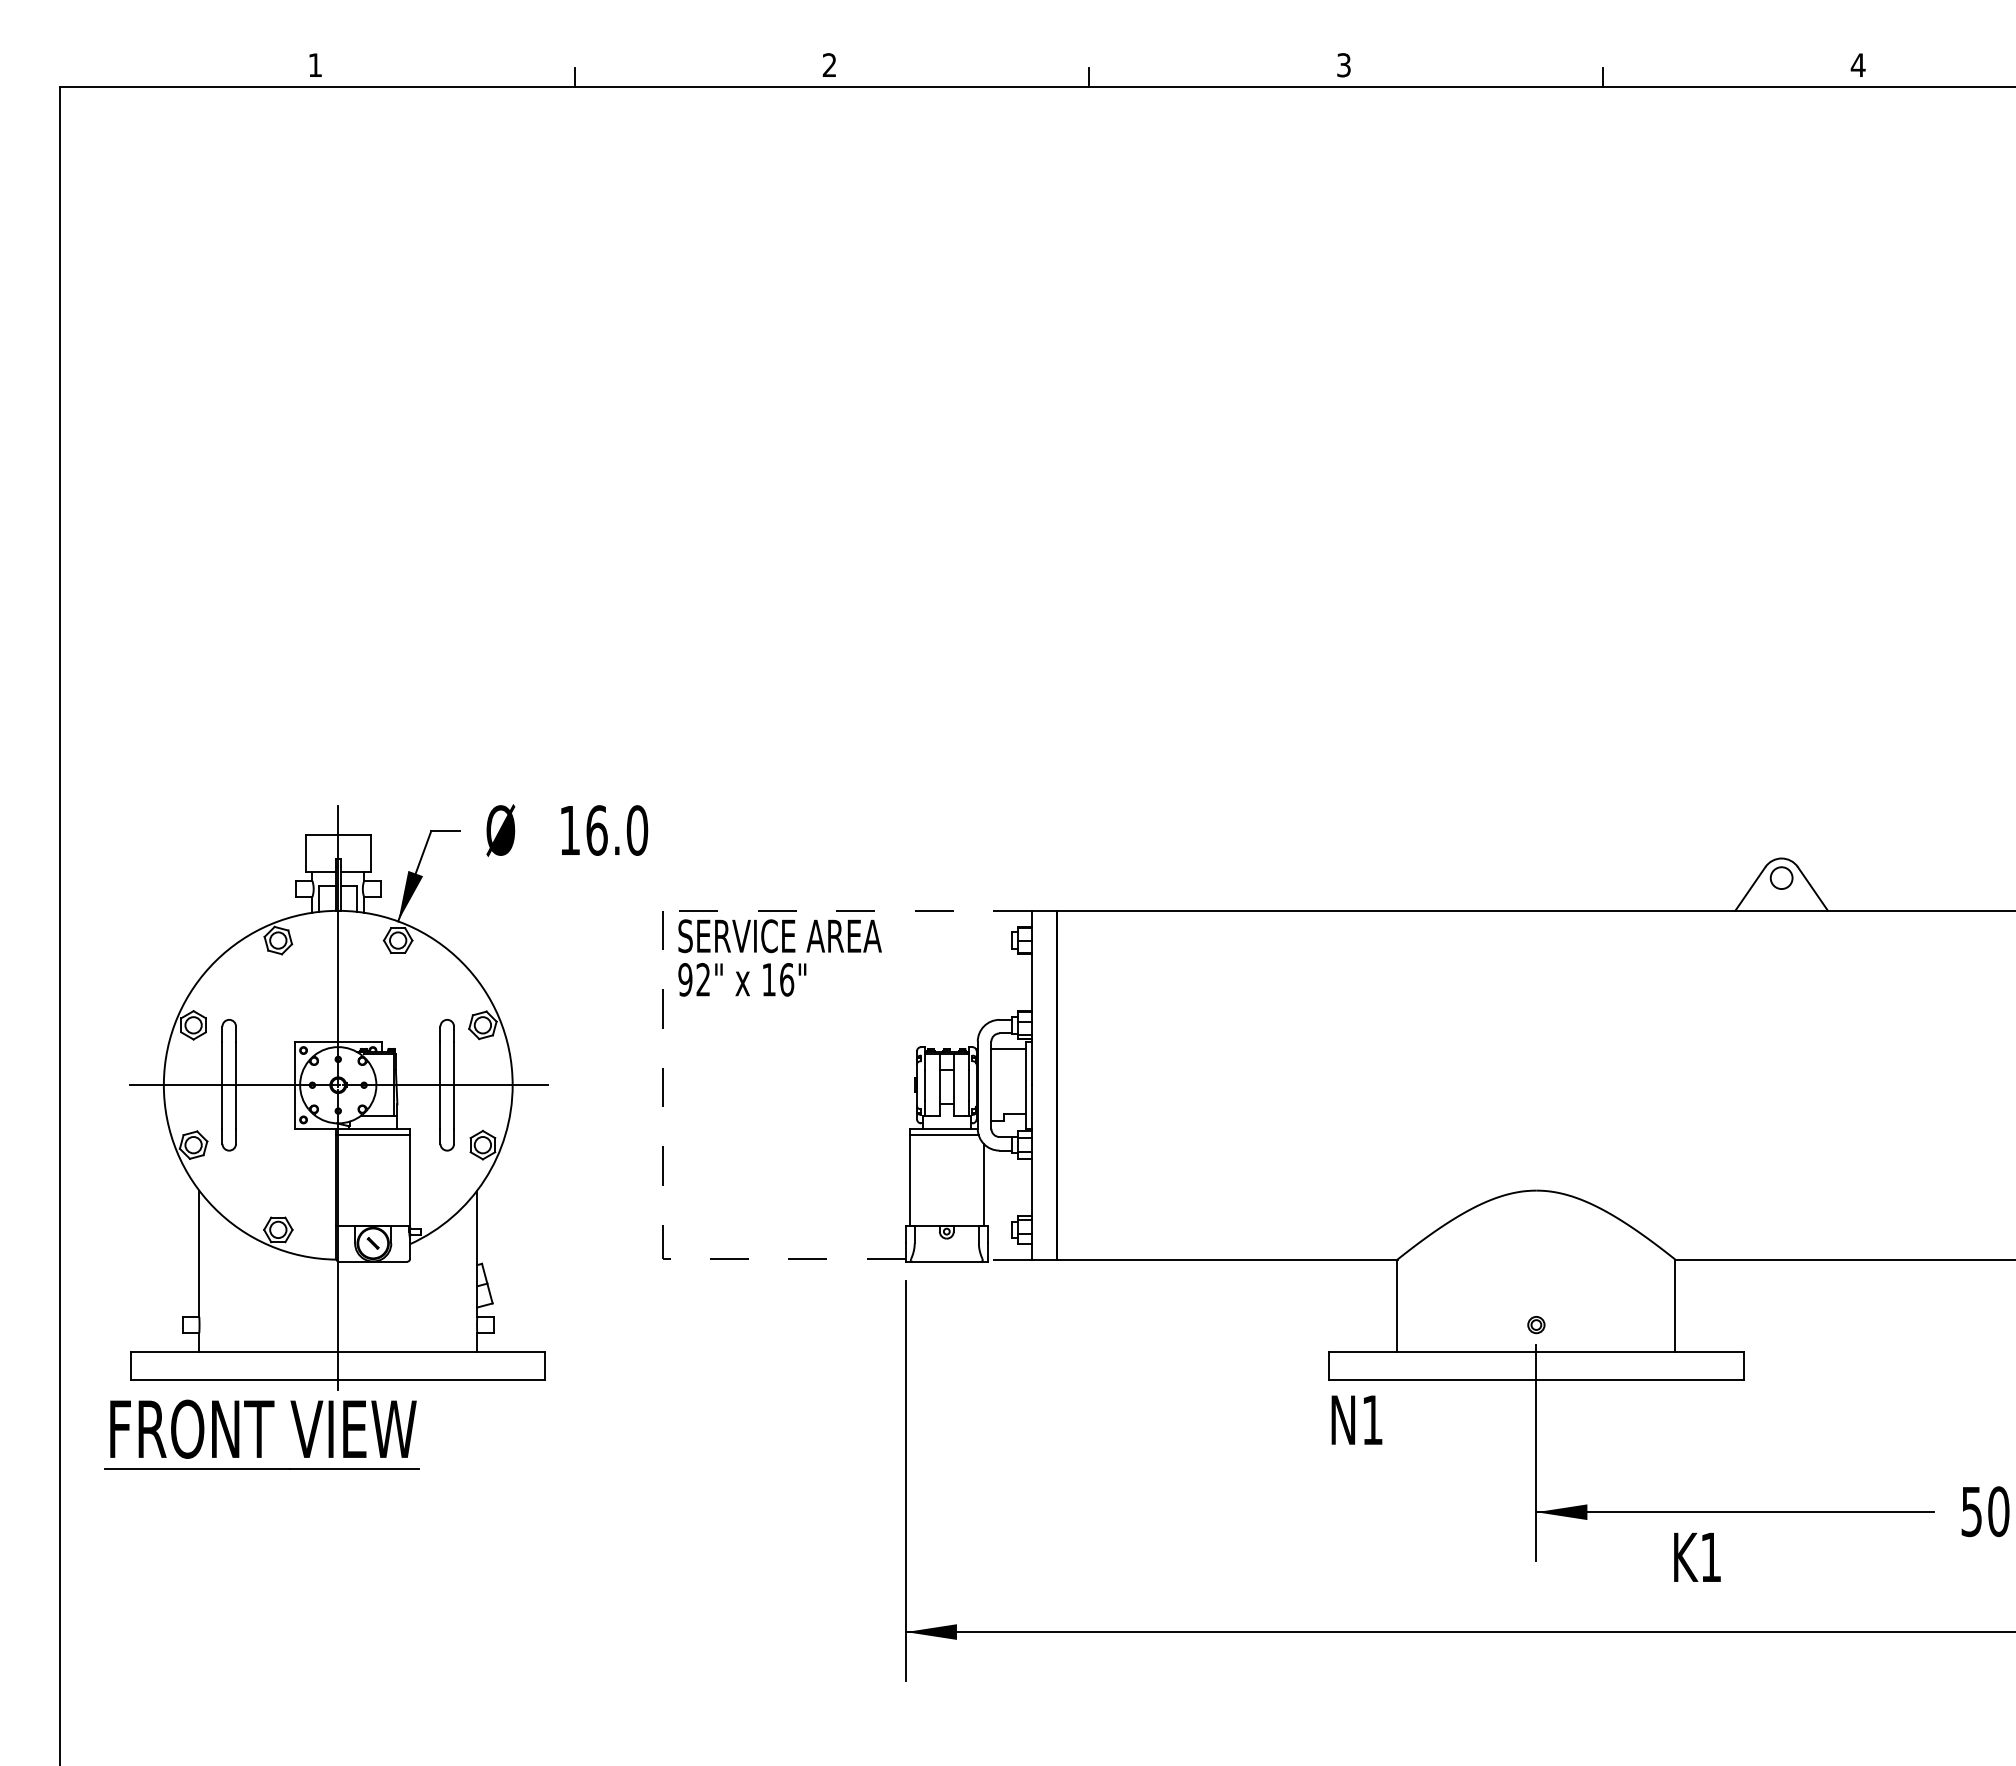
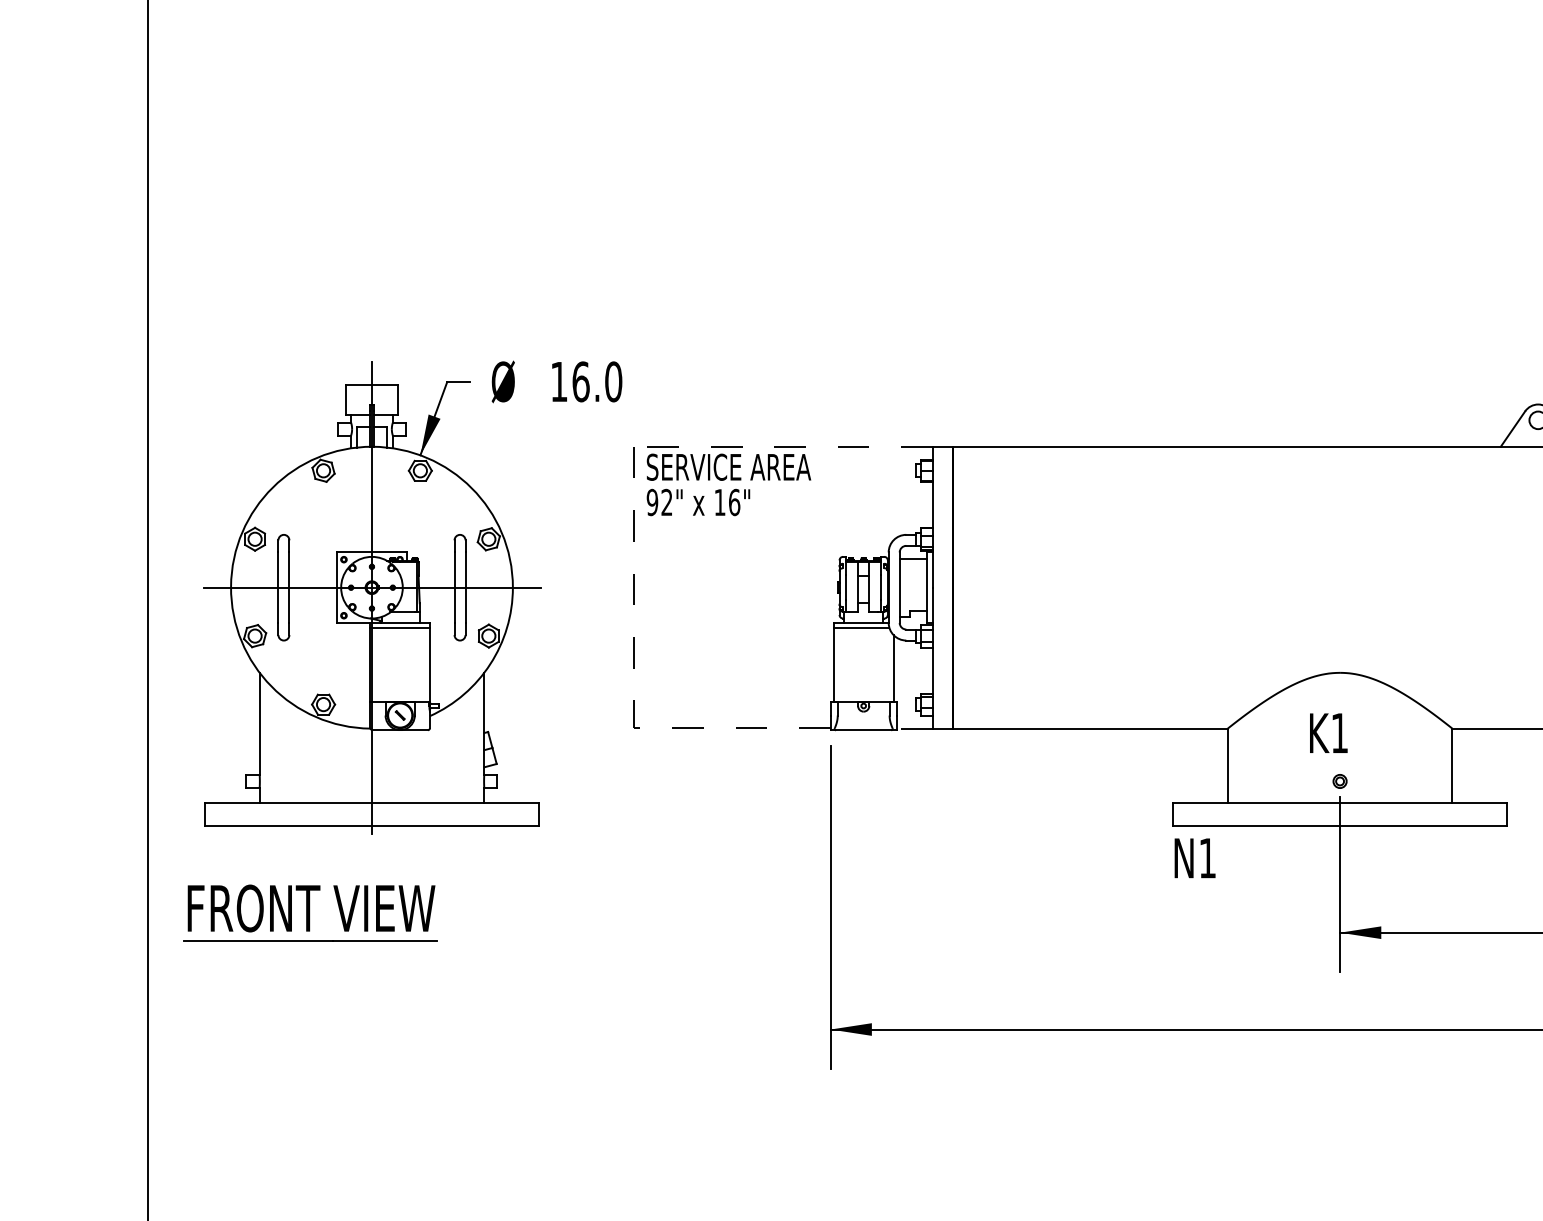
part: (261, 1434) -> (309, 912), moved
text: (1697, 1556) -> (1328, 732), moved

